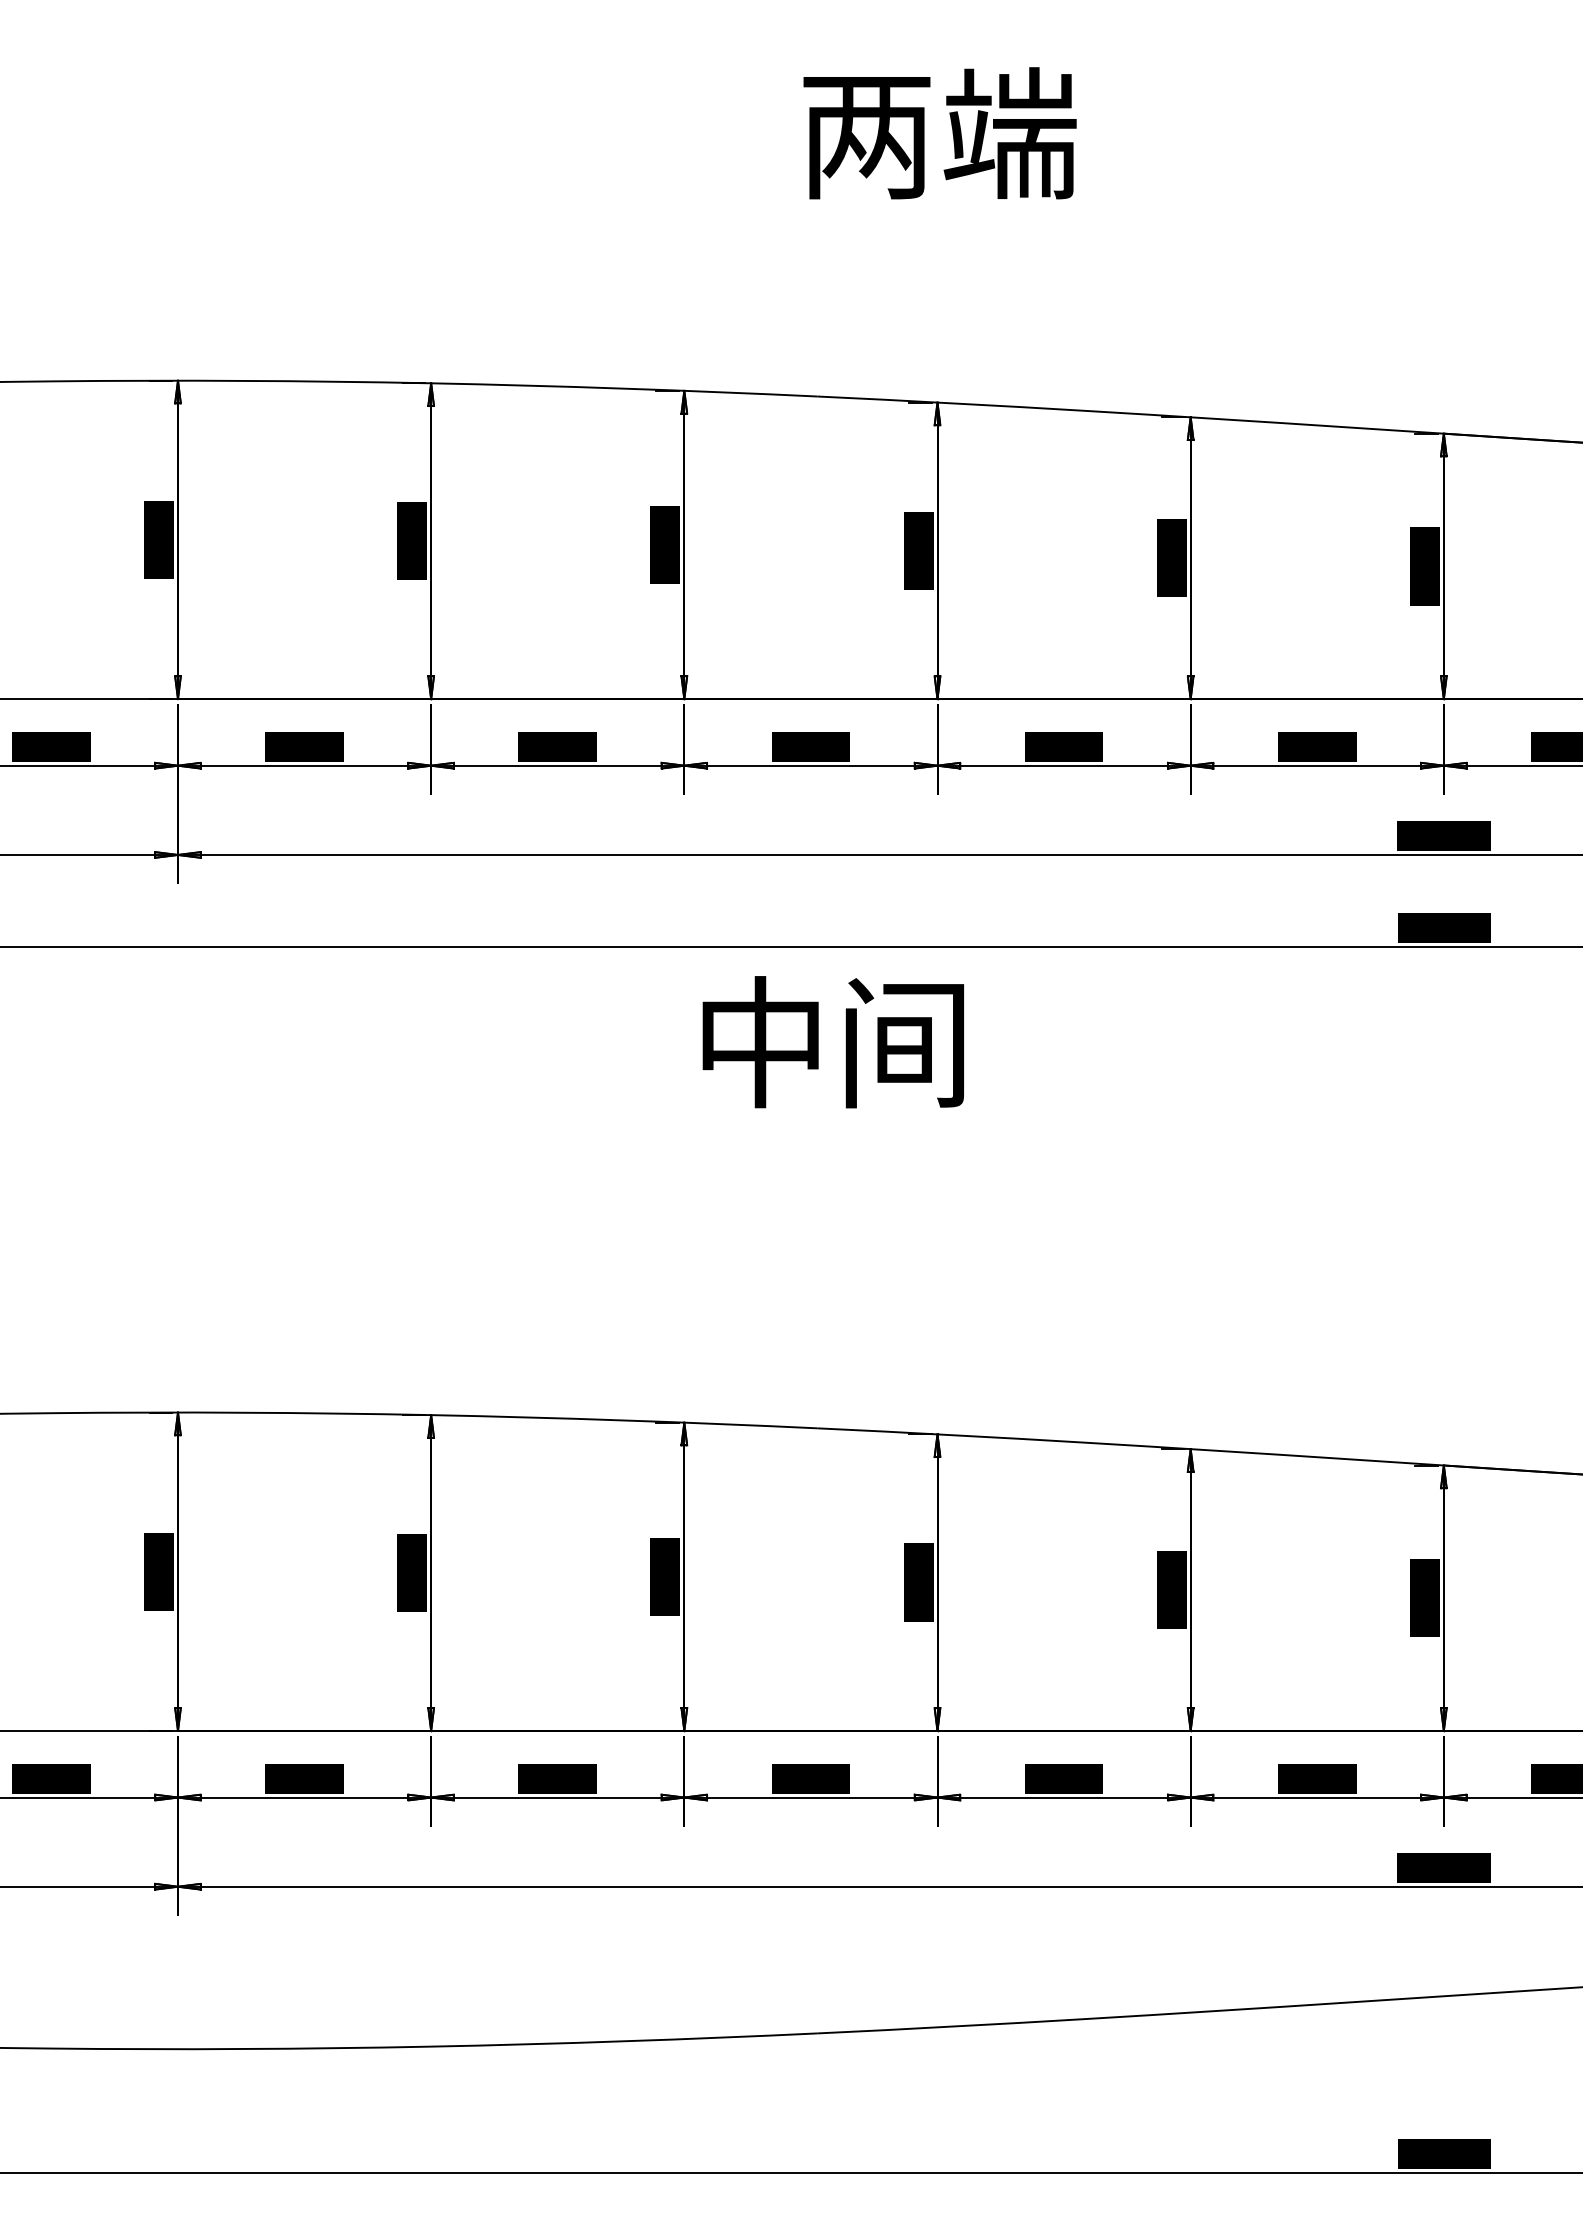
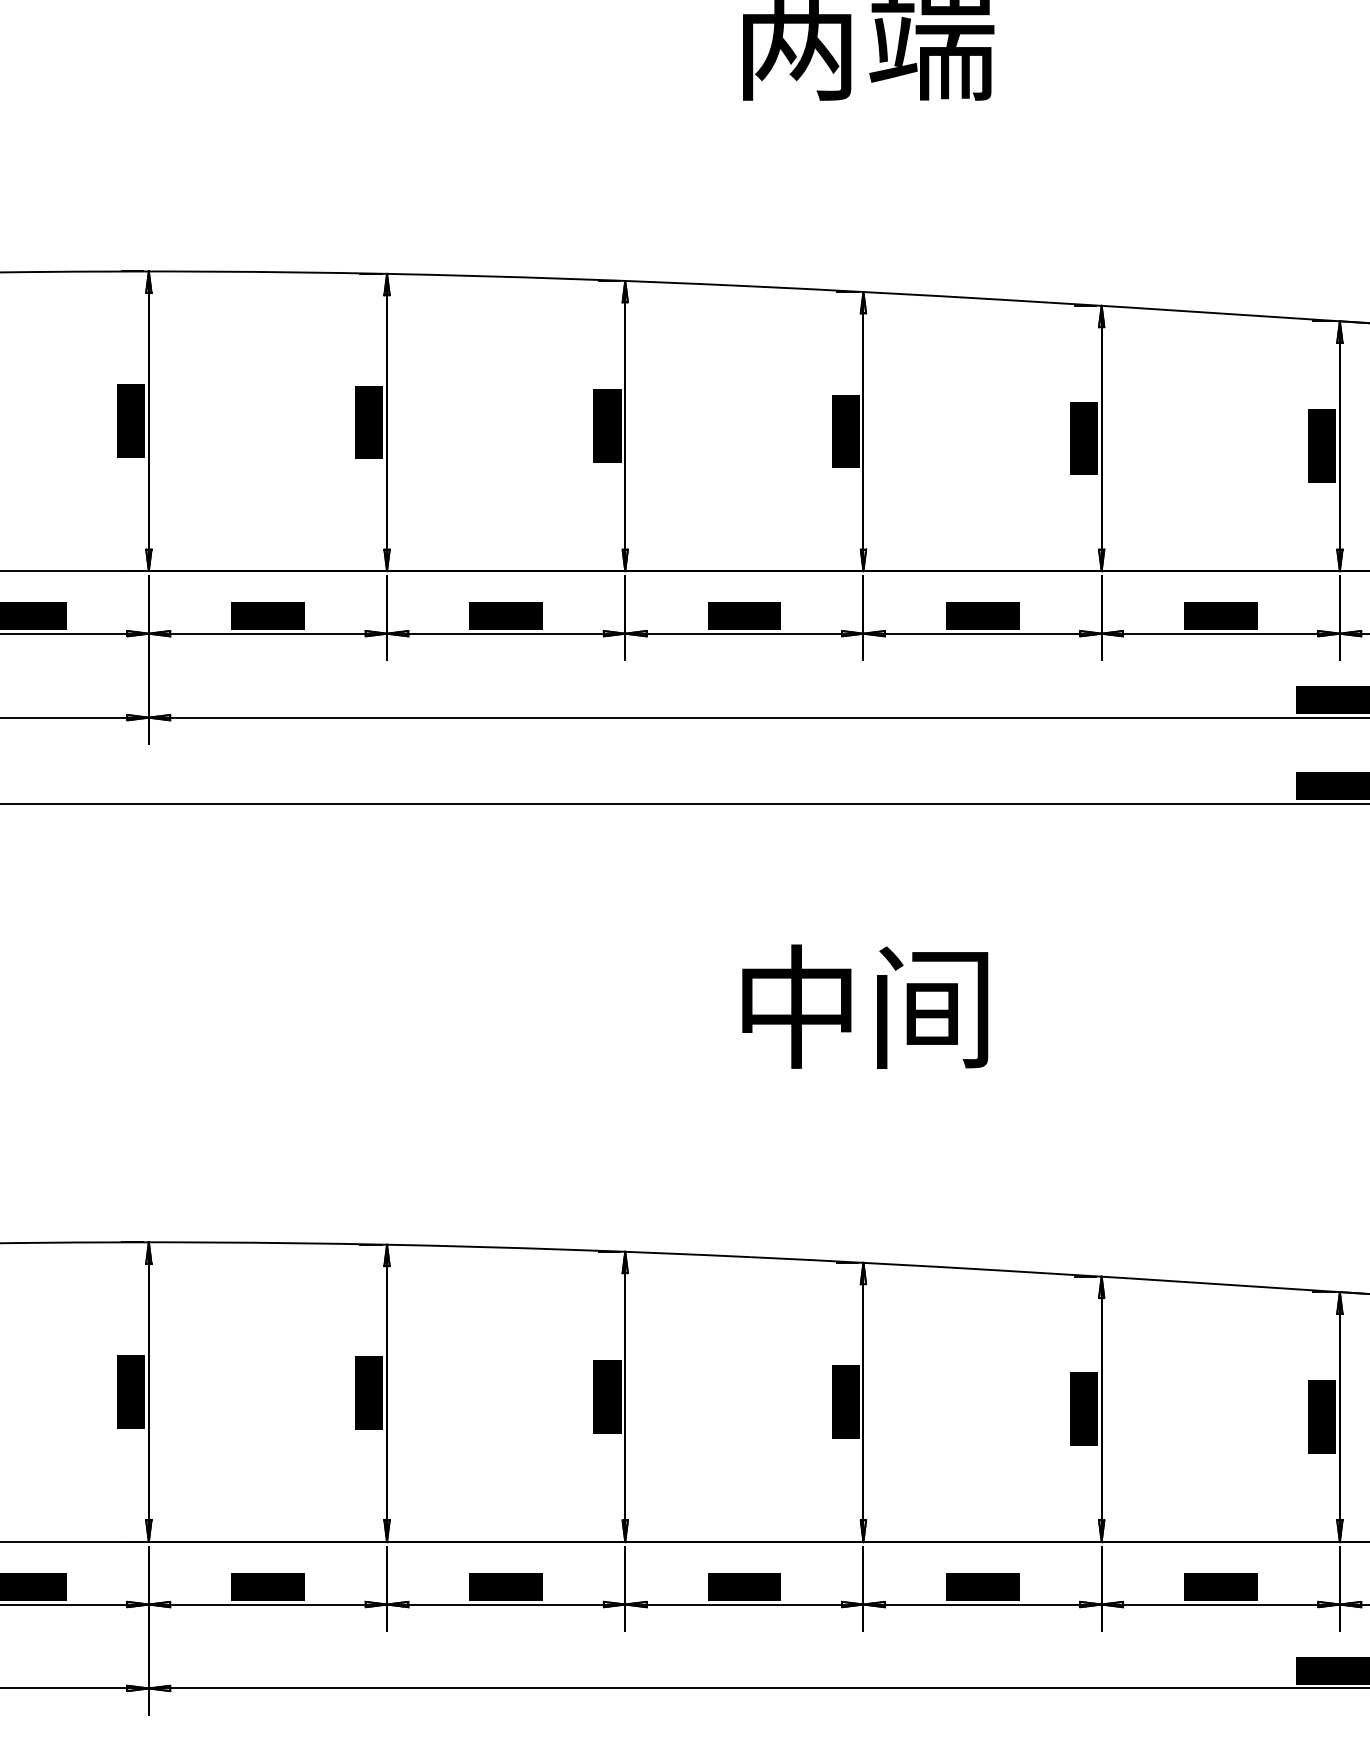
text: (832, 1042) -> (864, 1007), moved

